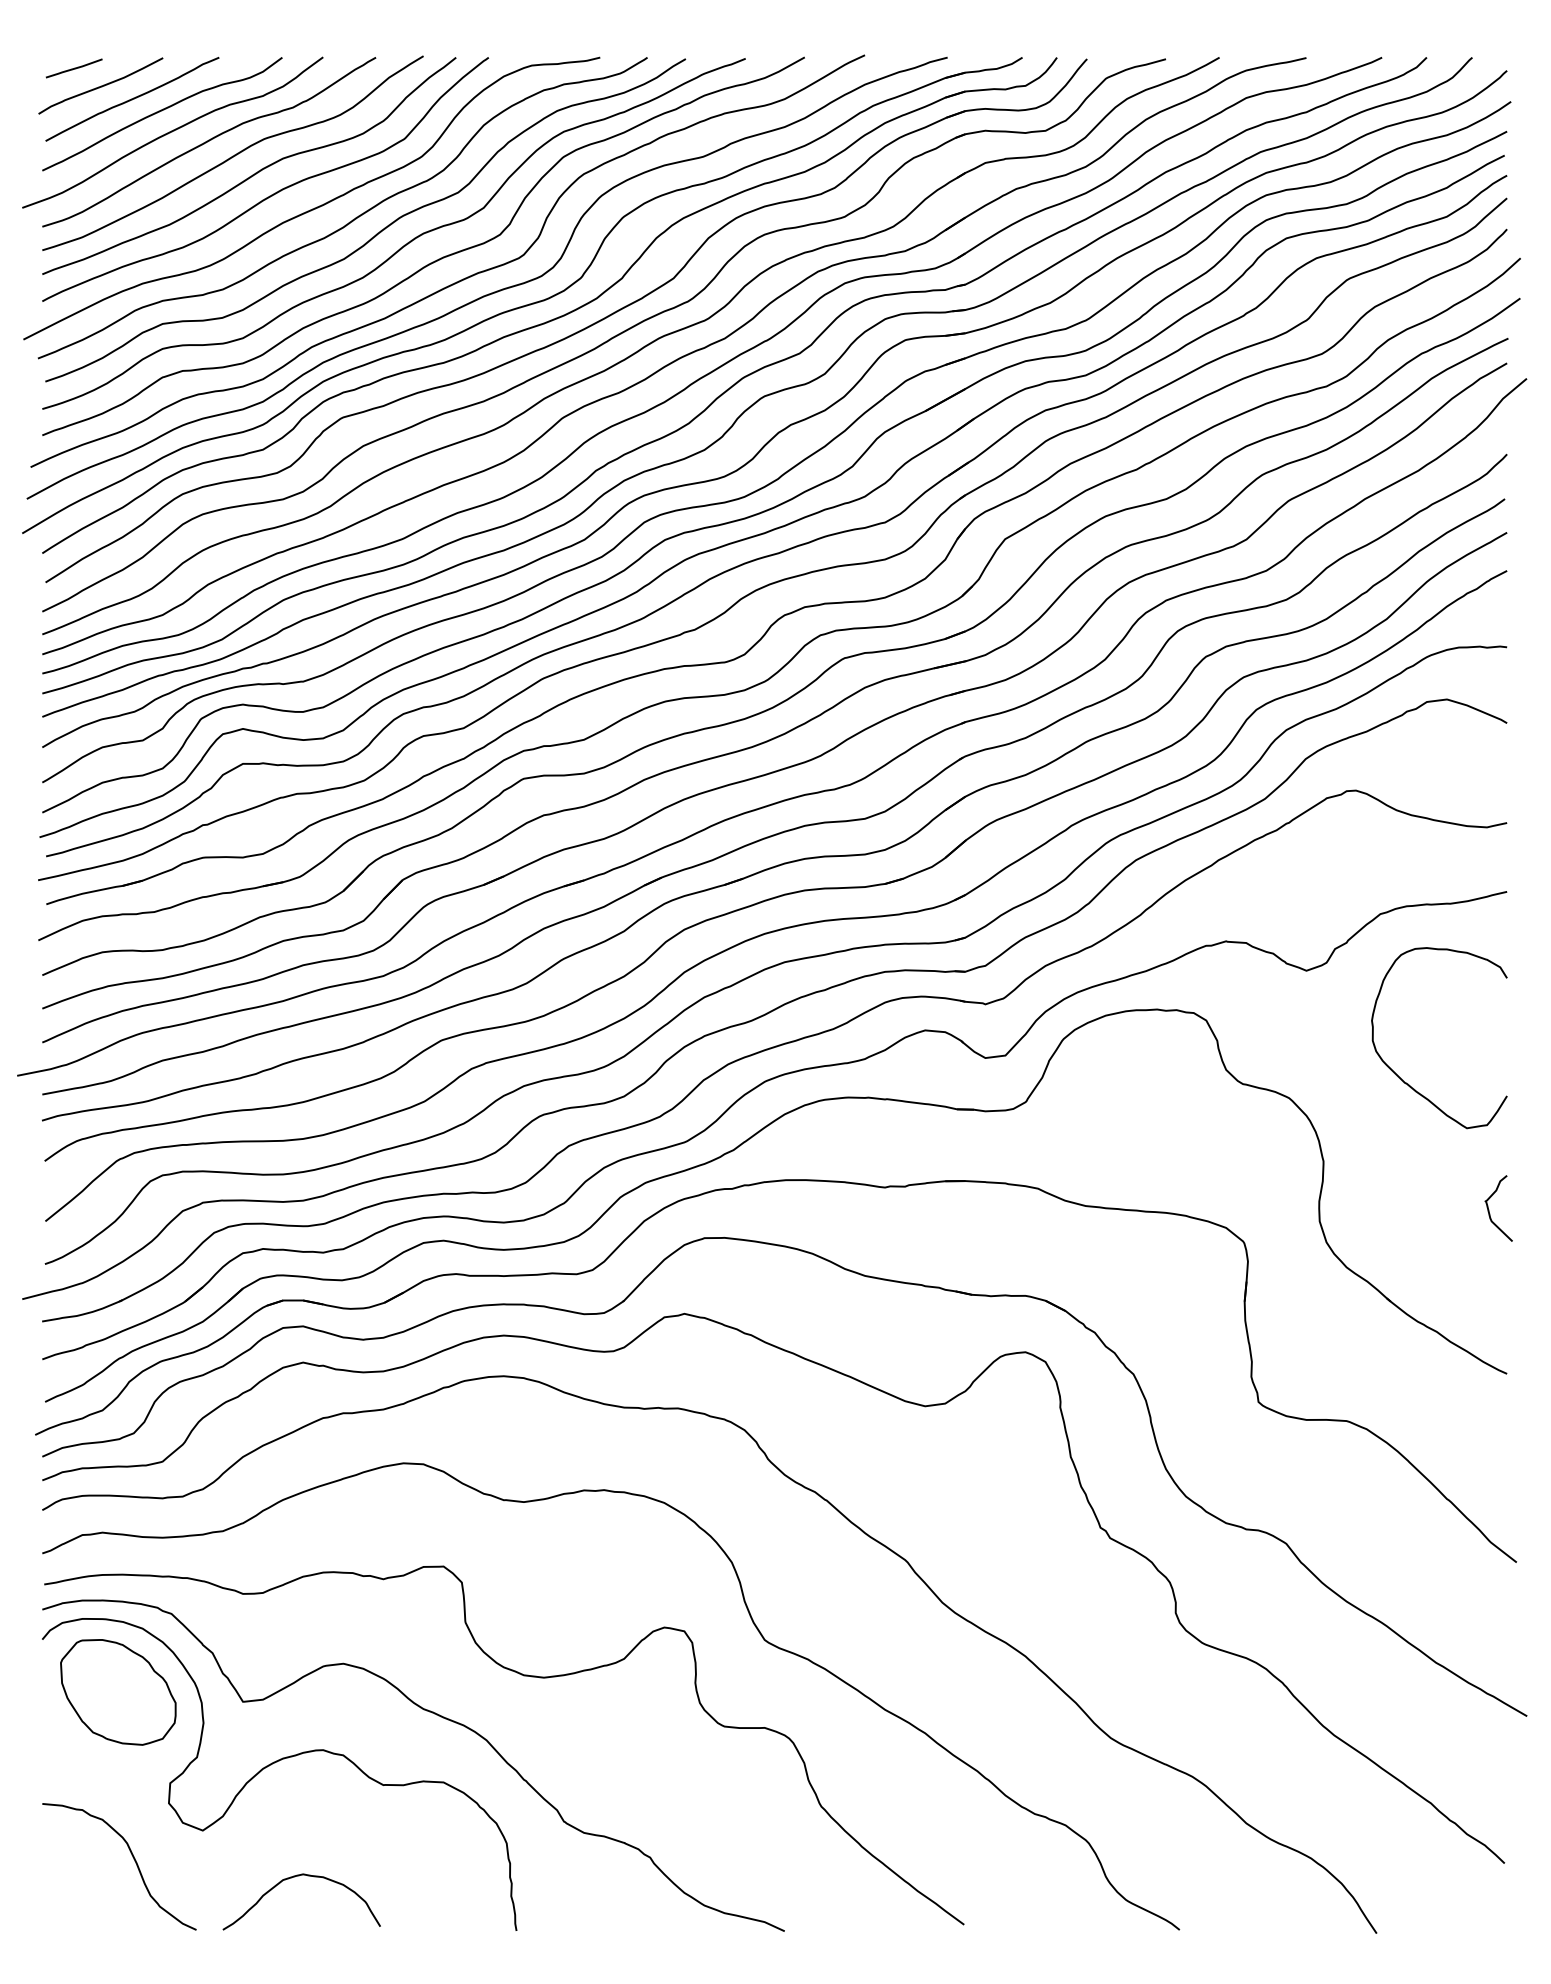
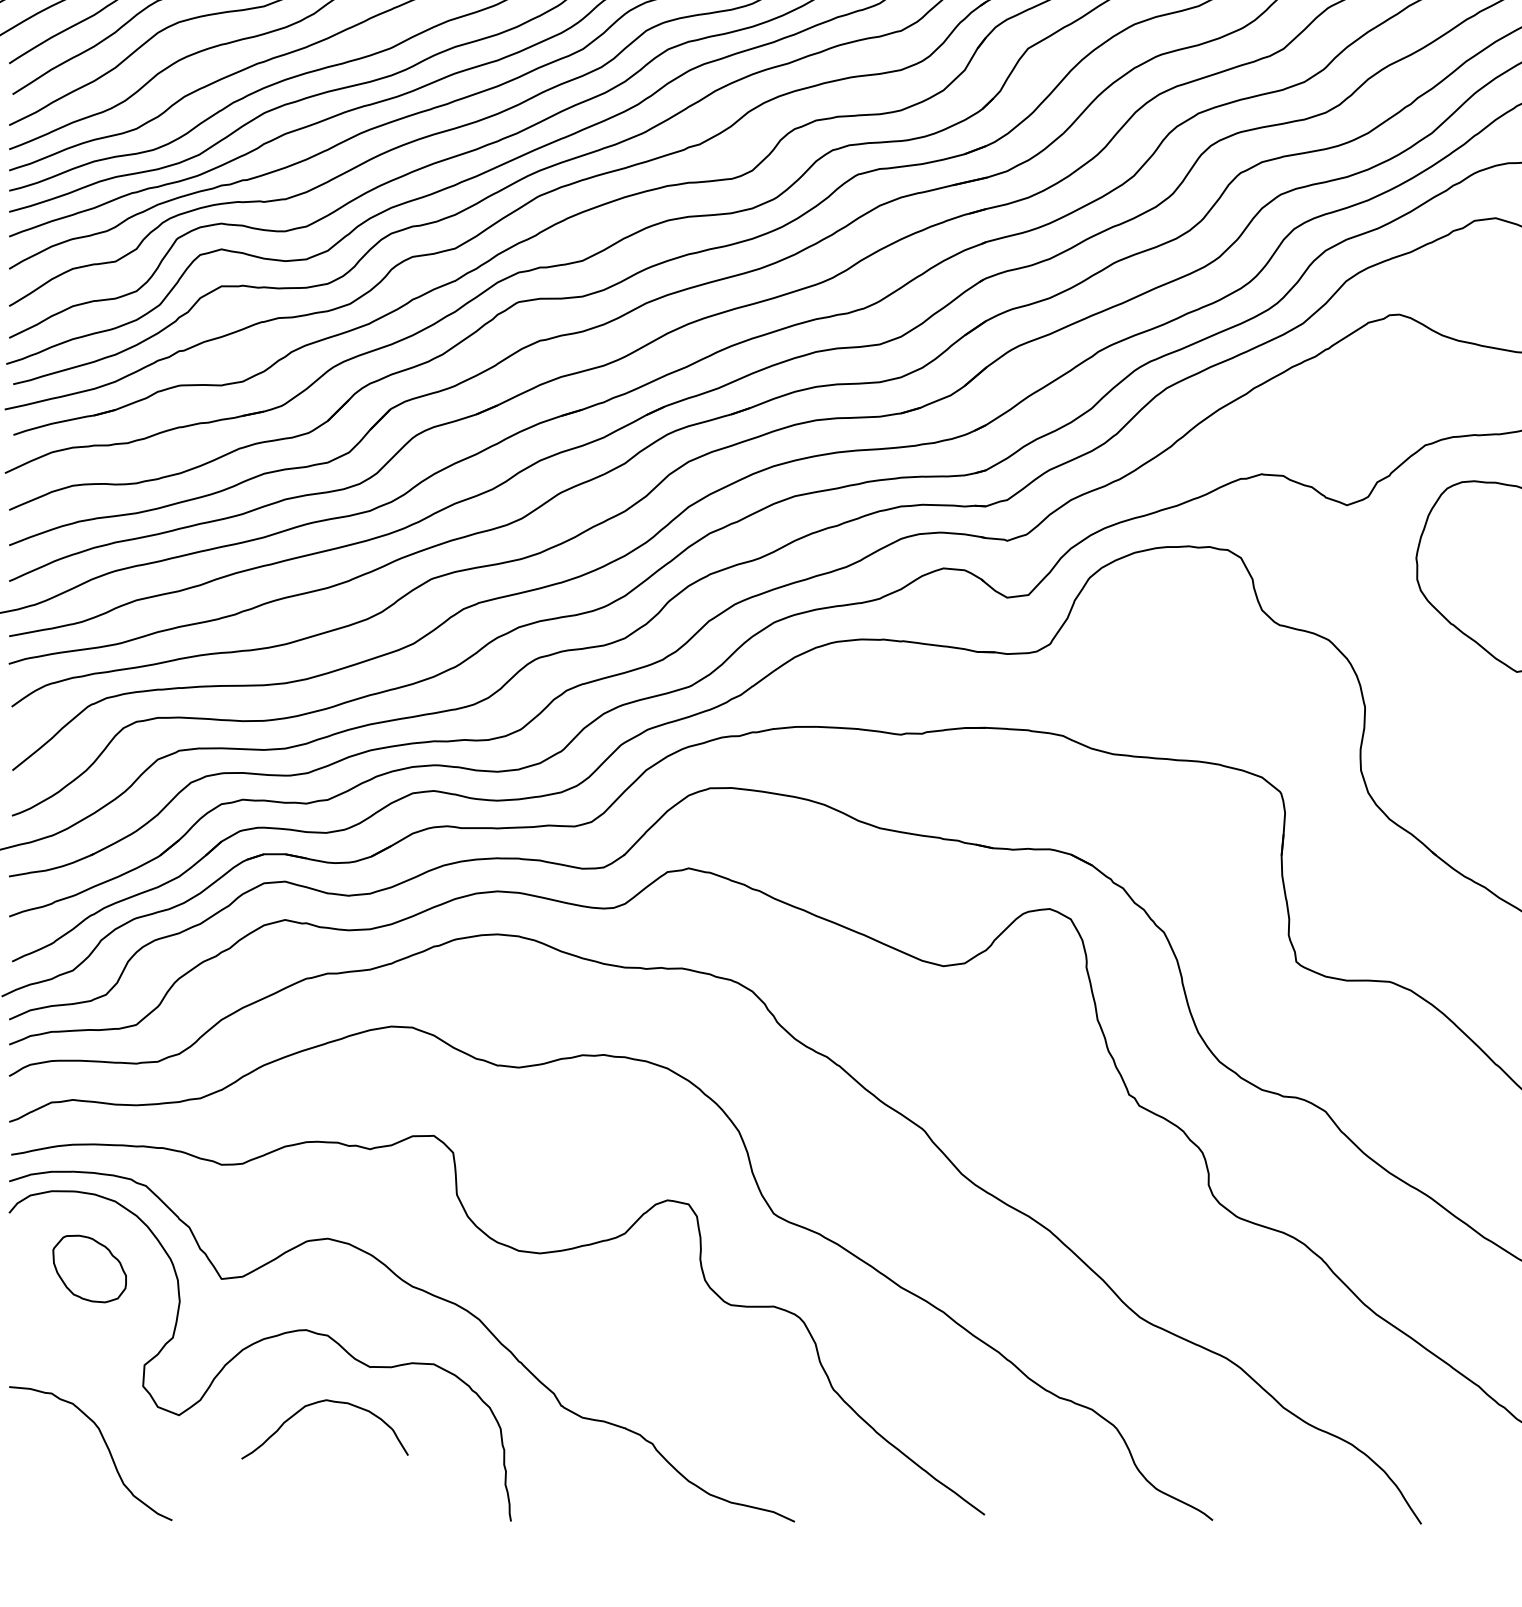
part: (118, 1692) -> (89, 1269), size x0.6
curve: (294, 1877) -> (317, 1403), moved

